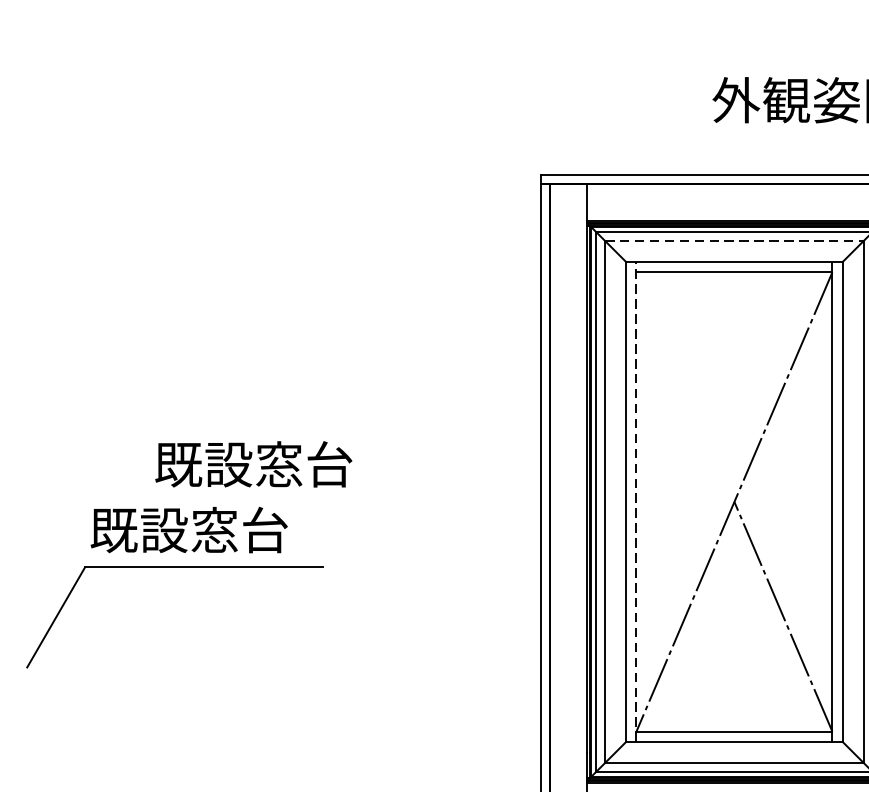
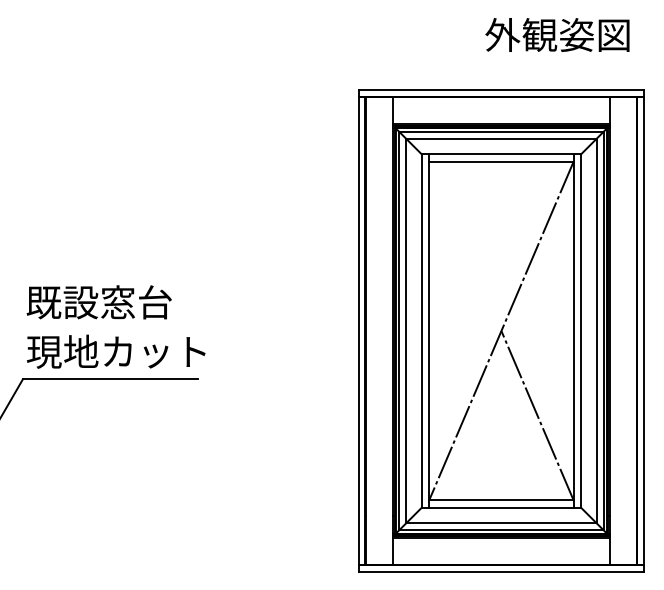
line: (734, 240) -> (501, 138), dashed -> solid
text: (252, 464) -> (98, 302), moved
line: (636, 502) -> (429, 331), dashed -> solid
text: (210, 529) -> (115, 351), 既設窓台 -> 現地カット

